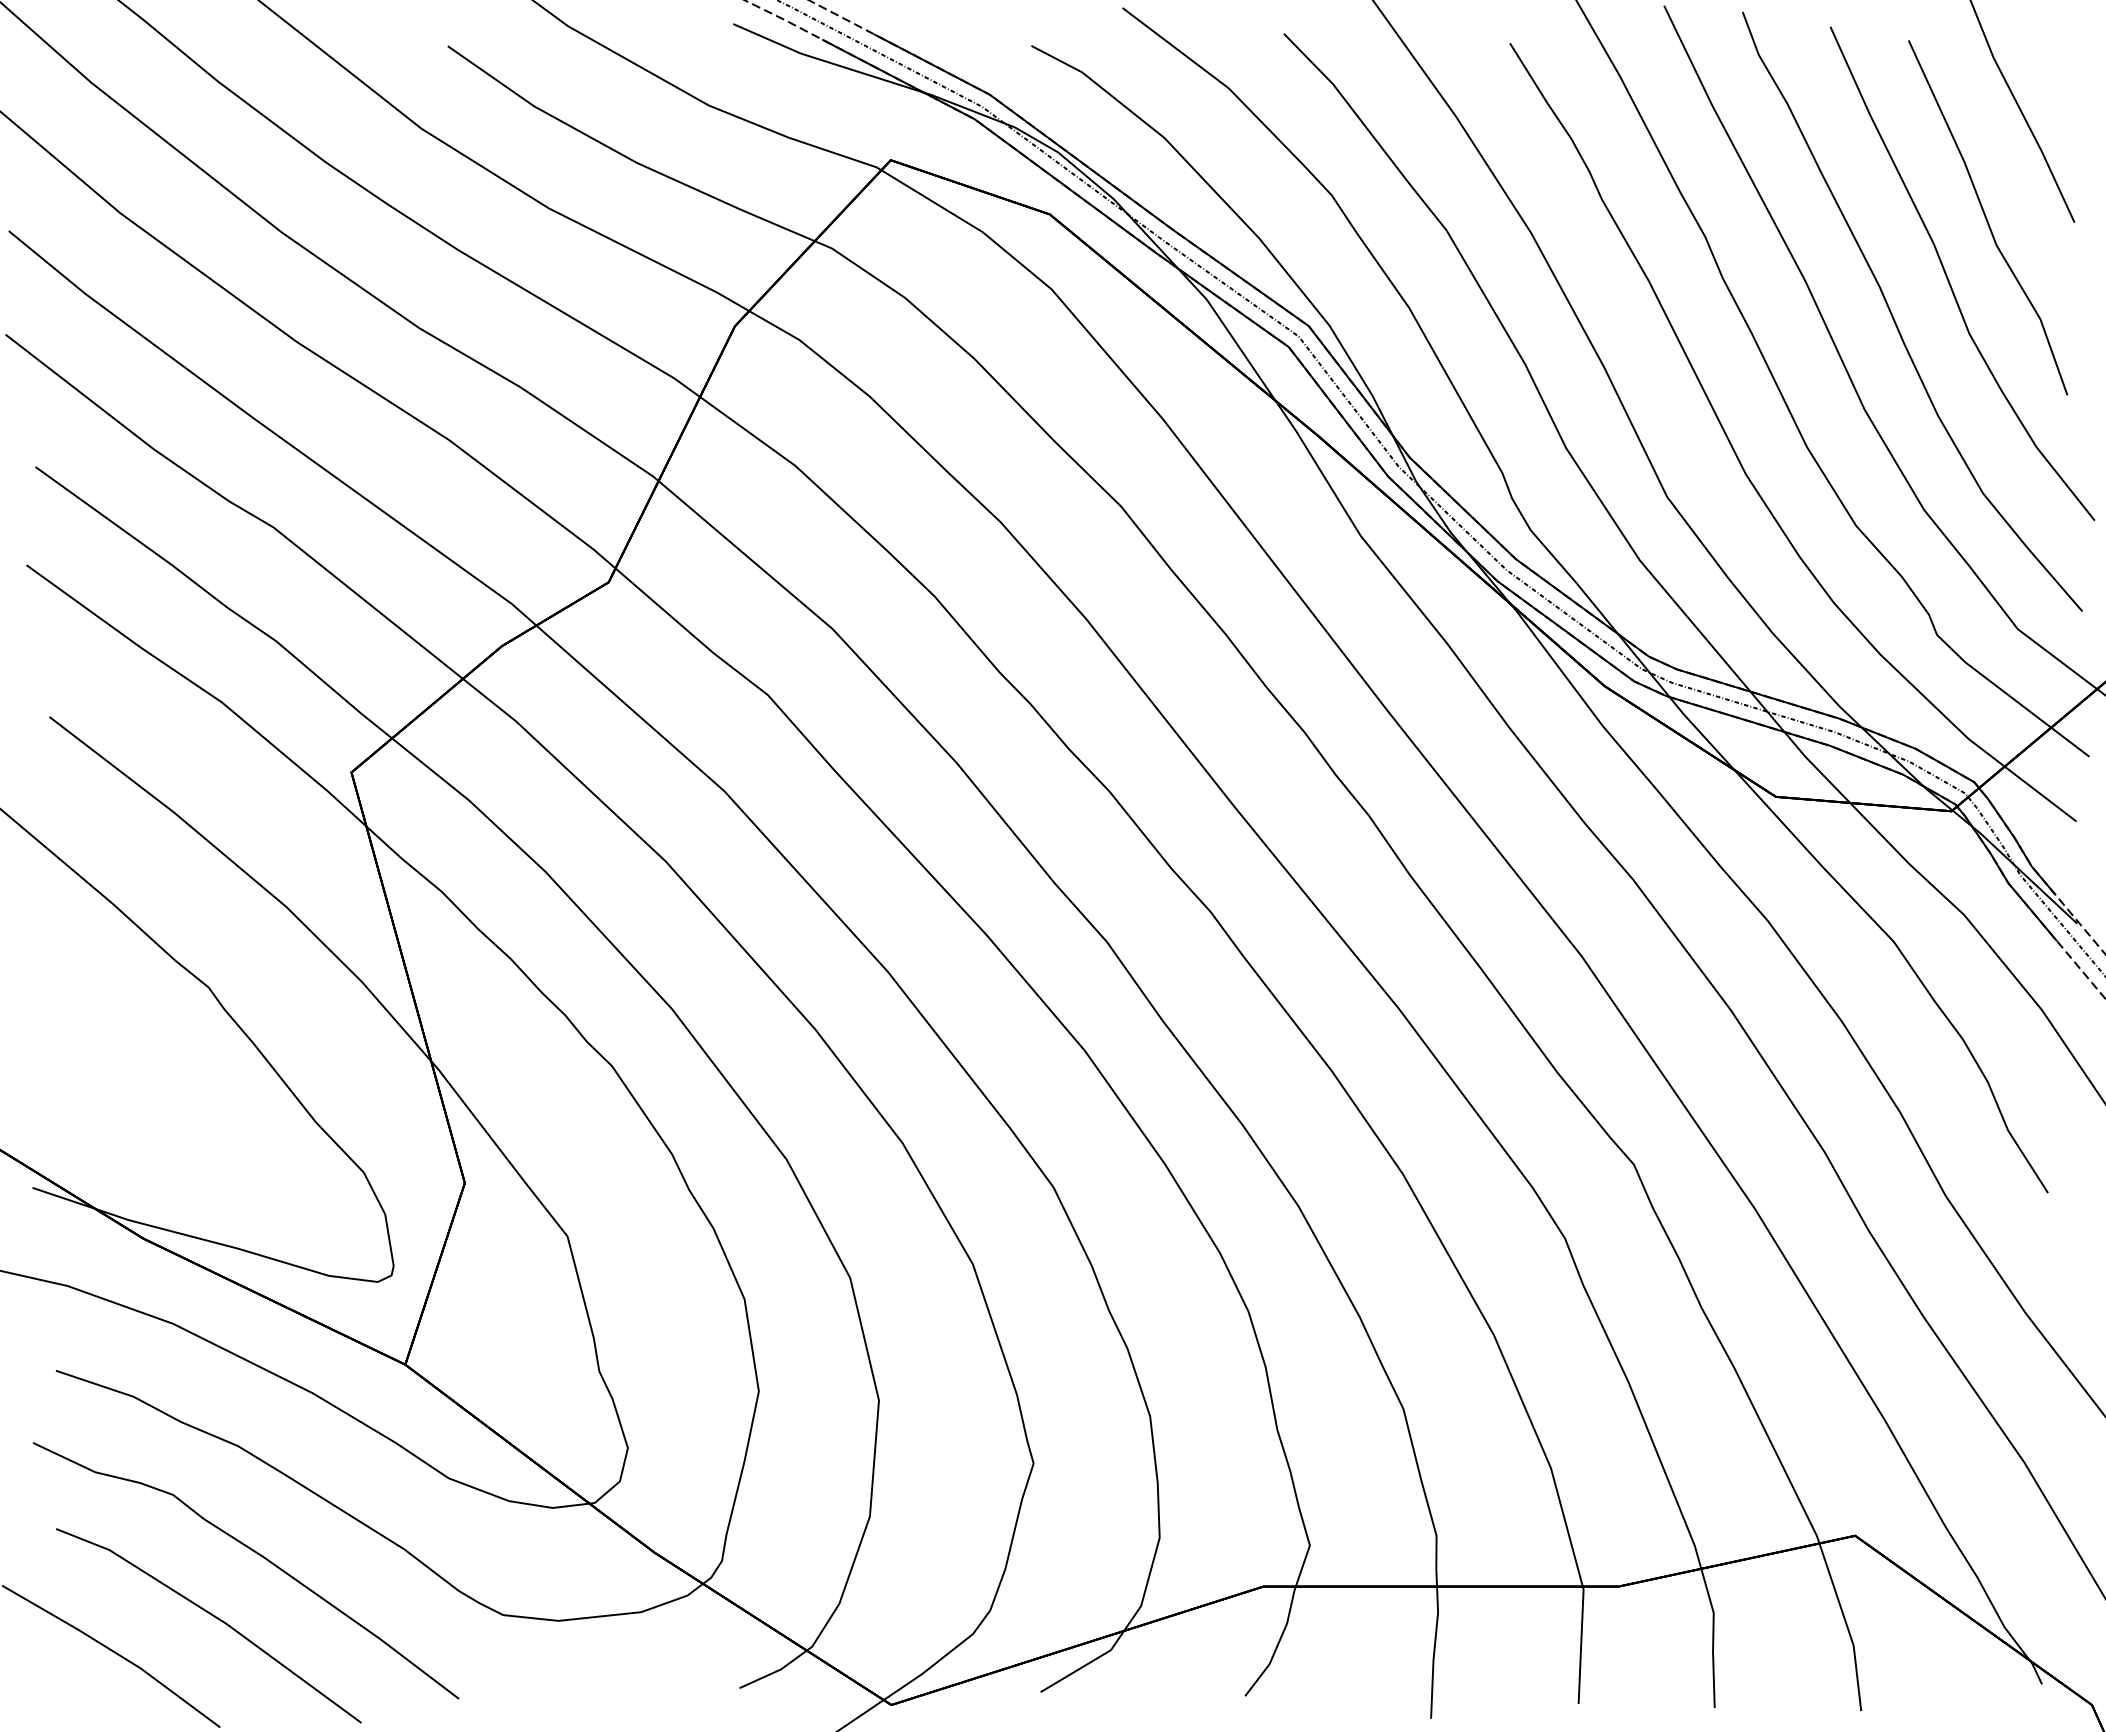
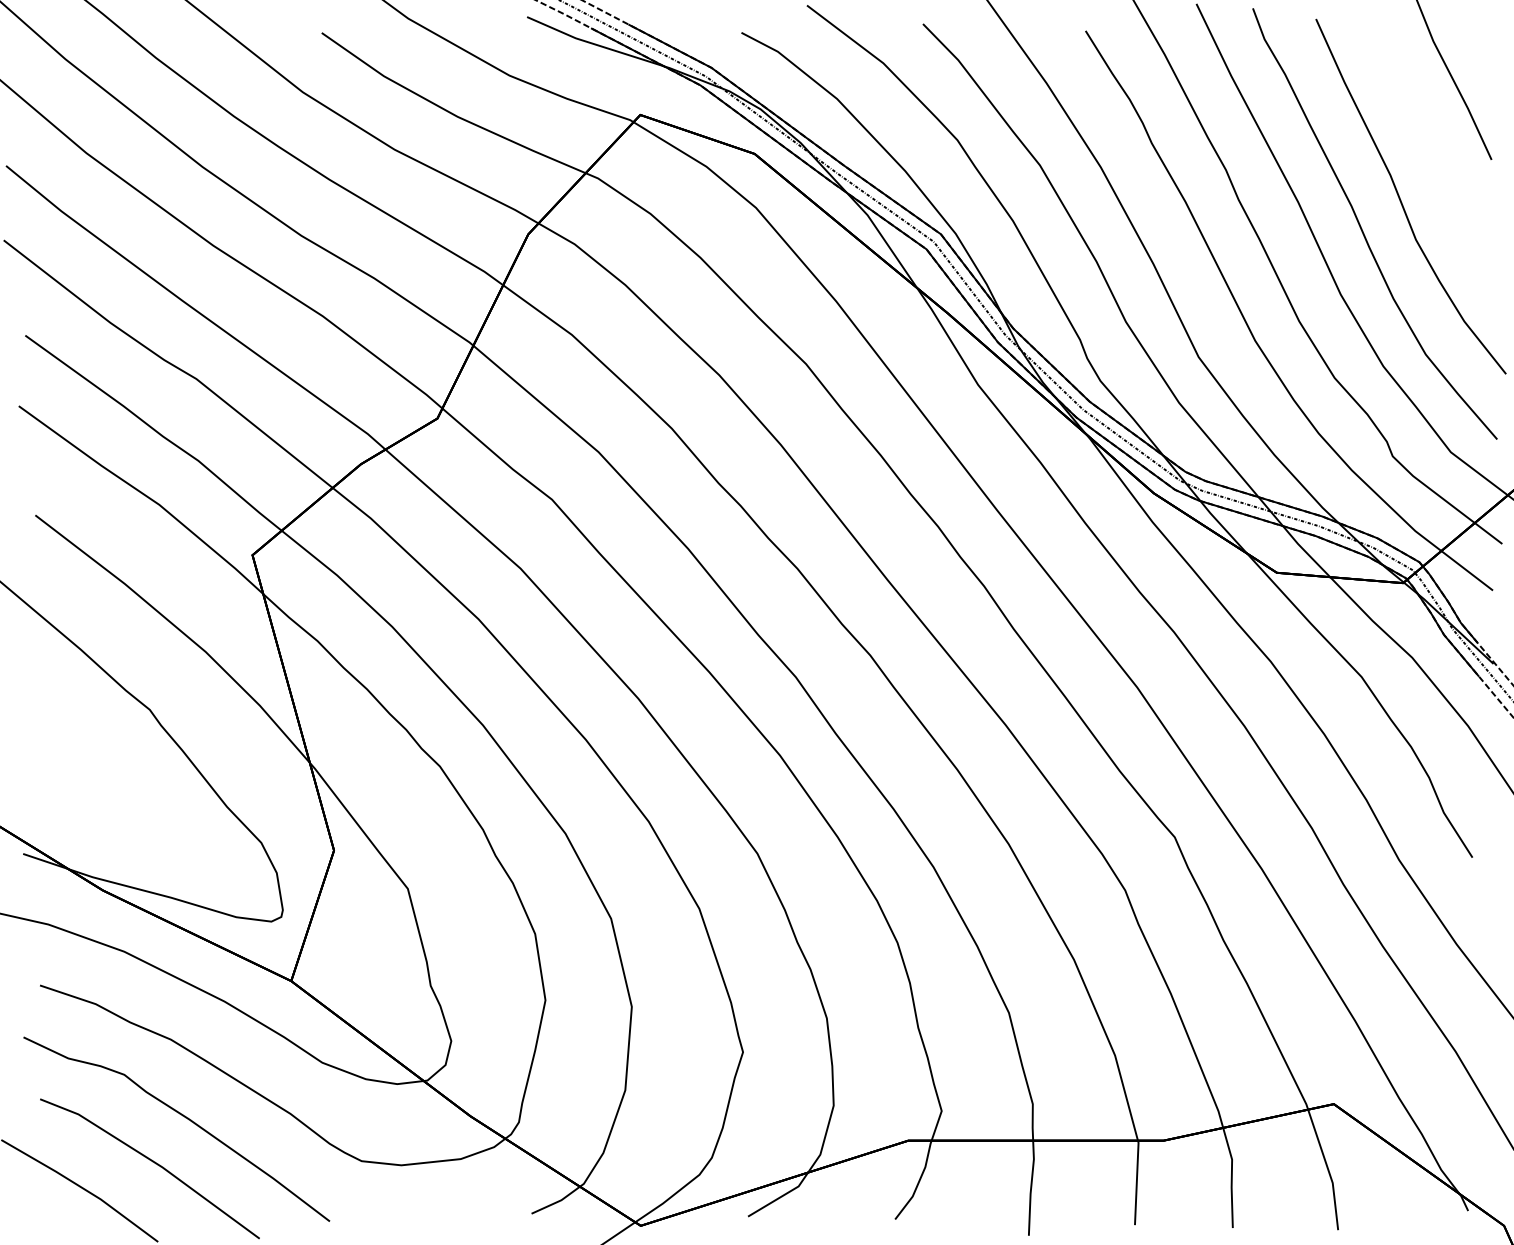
part: (1988, 217) -> (1429, 156), removed

